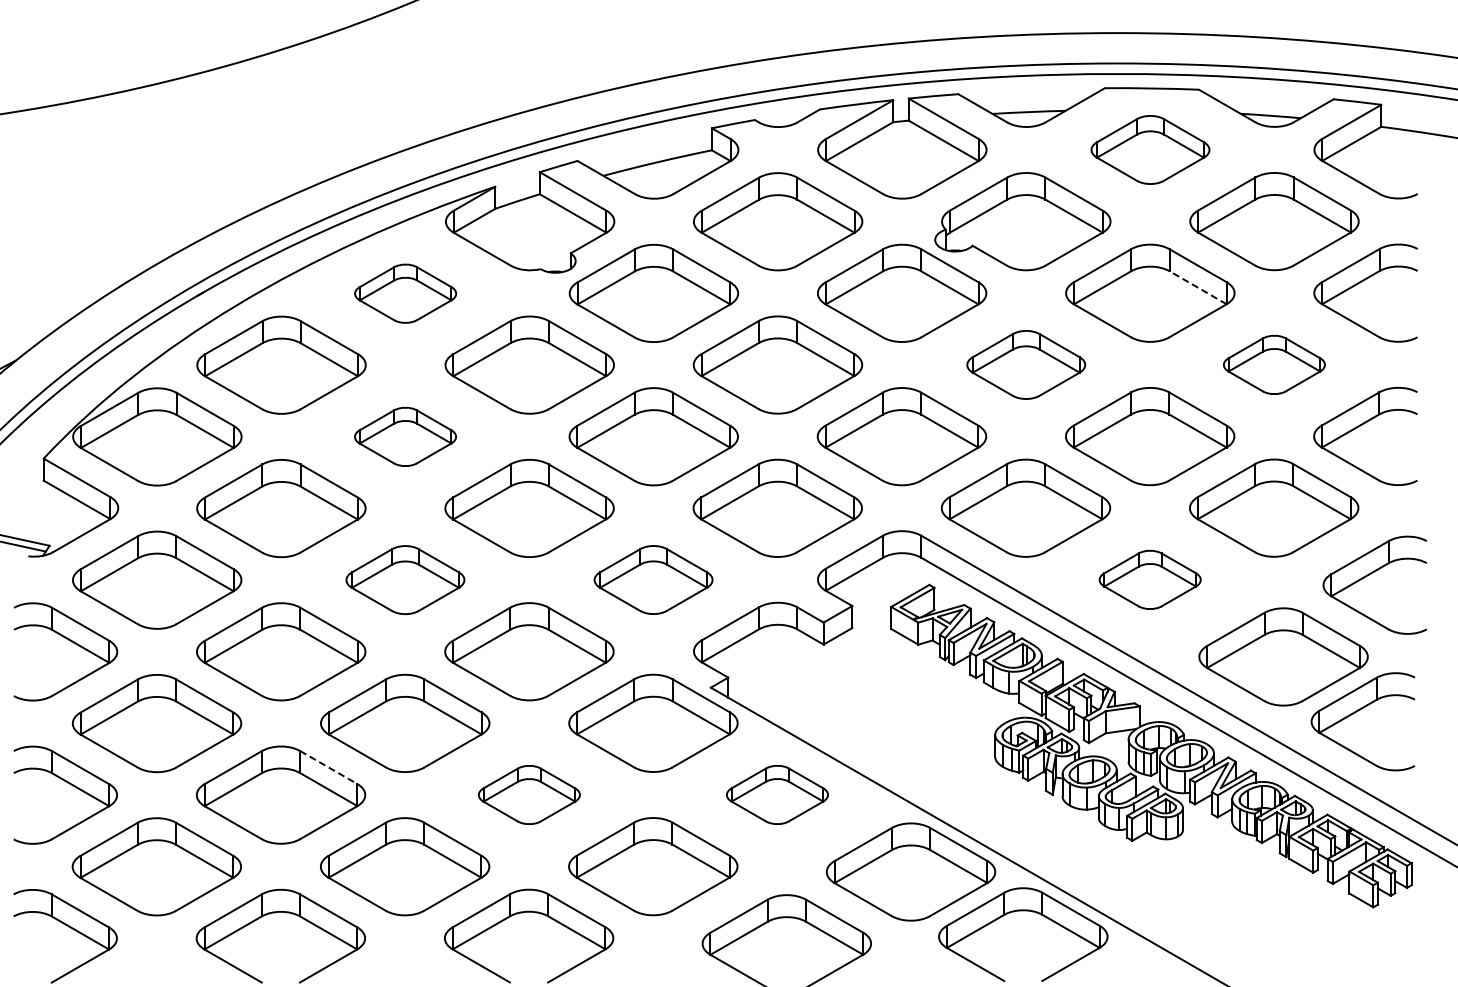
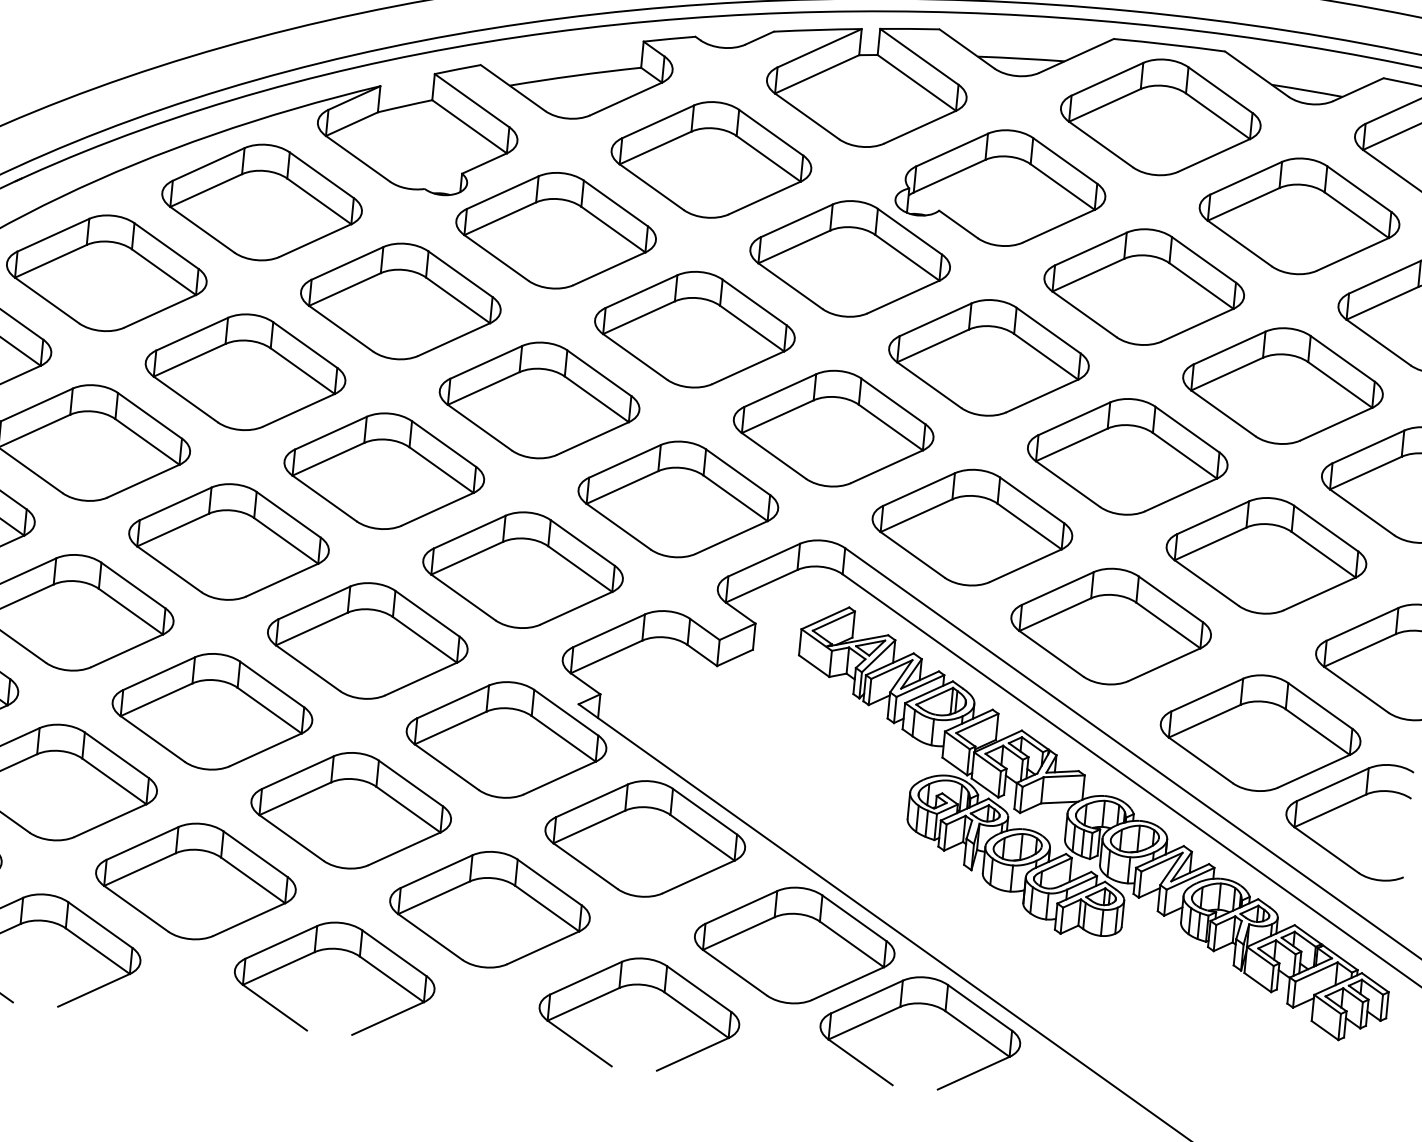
part: (1150, 149) -> (1160, 116), size x1.43
line: (1197, 287) -> (1200, 285), dashed -> solid
part: (405, 293) -> (261, 202), size x1.67
part: (1026, 364) -> (989, 357), size x1.43
part: (1274, 364) -> (1283, 385), size x1.67
part: (405, 436) -> (245, 371), size x1.67
part: (405, 579) -> (229, 541), size x1.43
part: (653, 579) -> (523, 569), size x1.43
part: (1150, 579) -> (1111, 626), size x1.67
line: (329, 767) -> (117, 755), dashed -> solid
part: (529, 794) -> (351, 810), size x1.67
part: (777, 794) -> (645, 838), size x1.67

